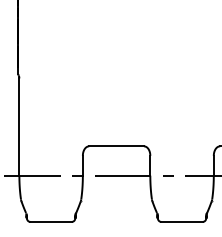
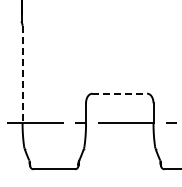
line: (19, 127) -> (22, 74), solid -> dashed
line: (117, 146) -> (120, 93), solid -> dashed

